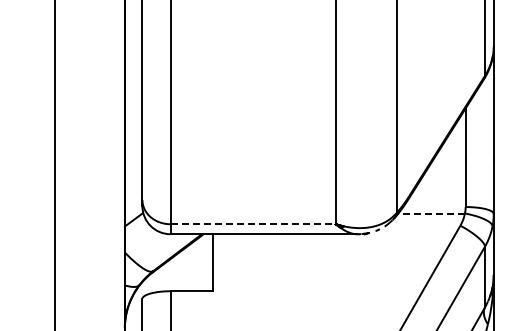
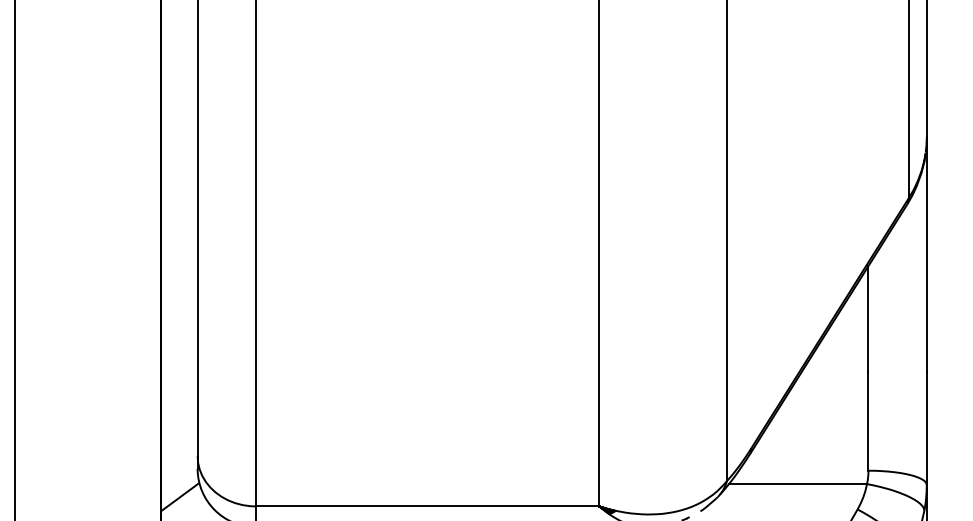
line: (431, 213) -> (797, 484), dashed -> solid
line: (253, 224) -> (428, 506), dashed -> solid

